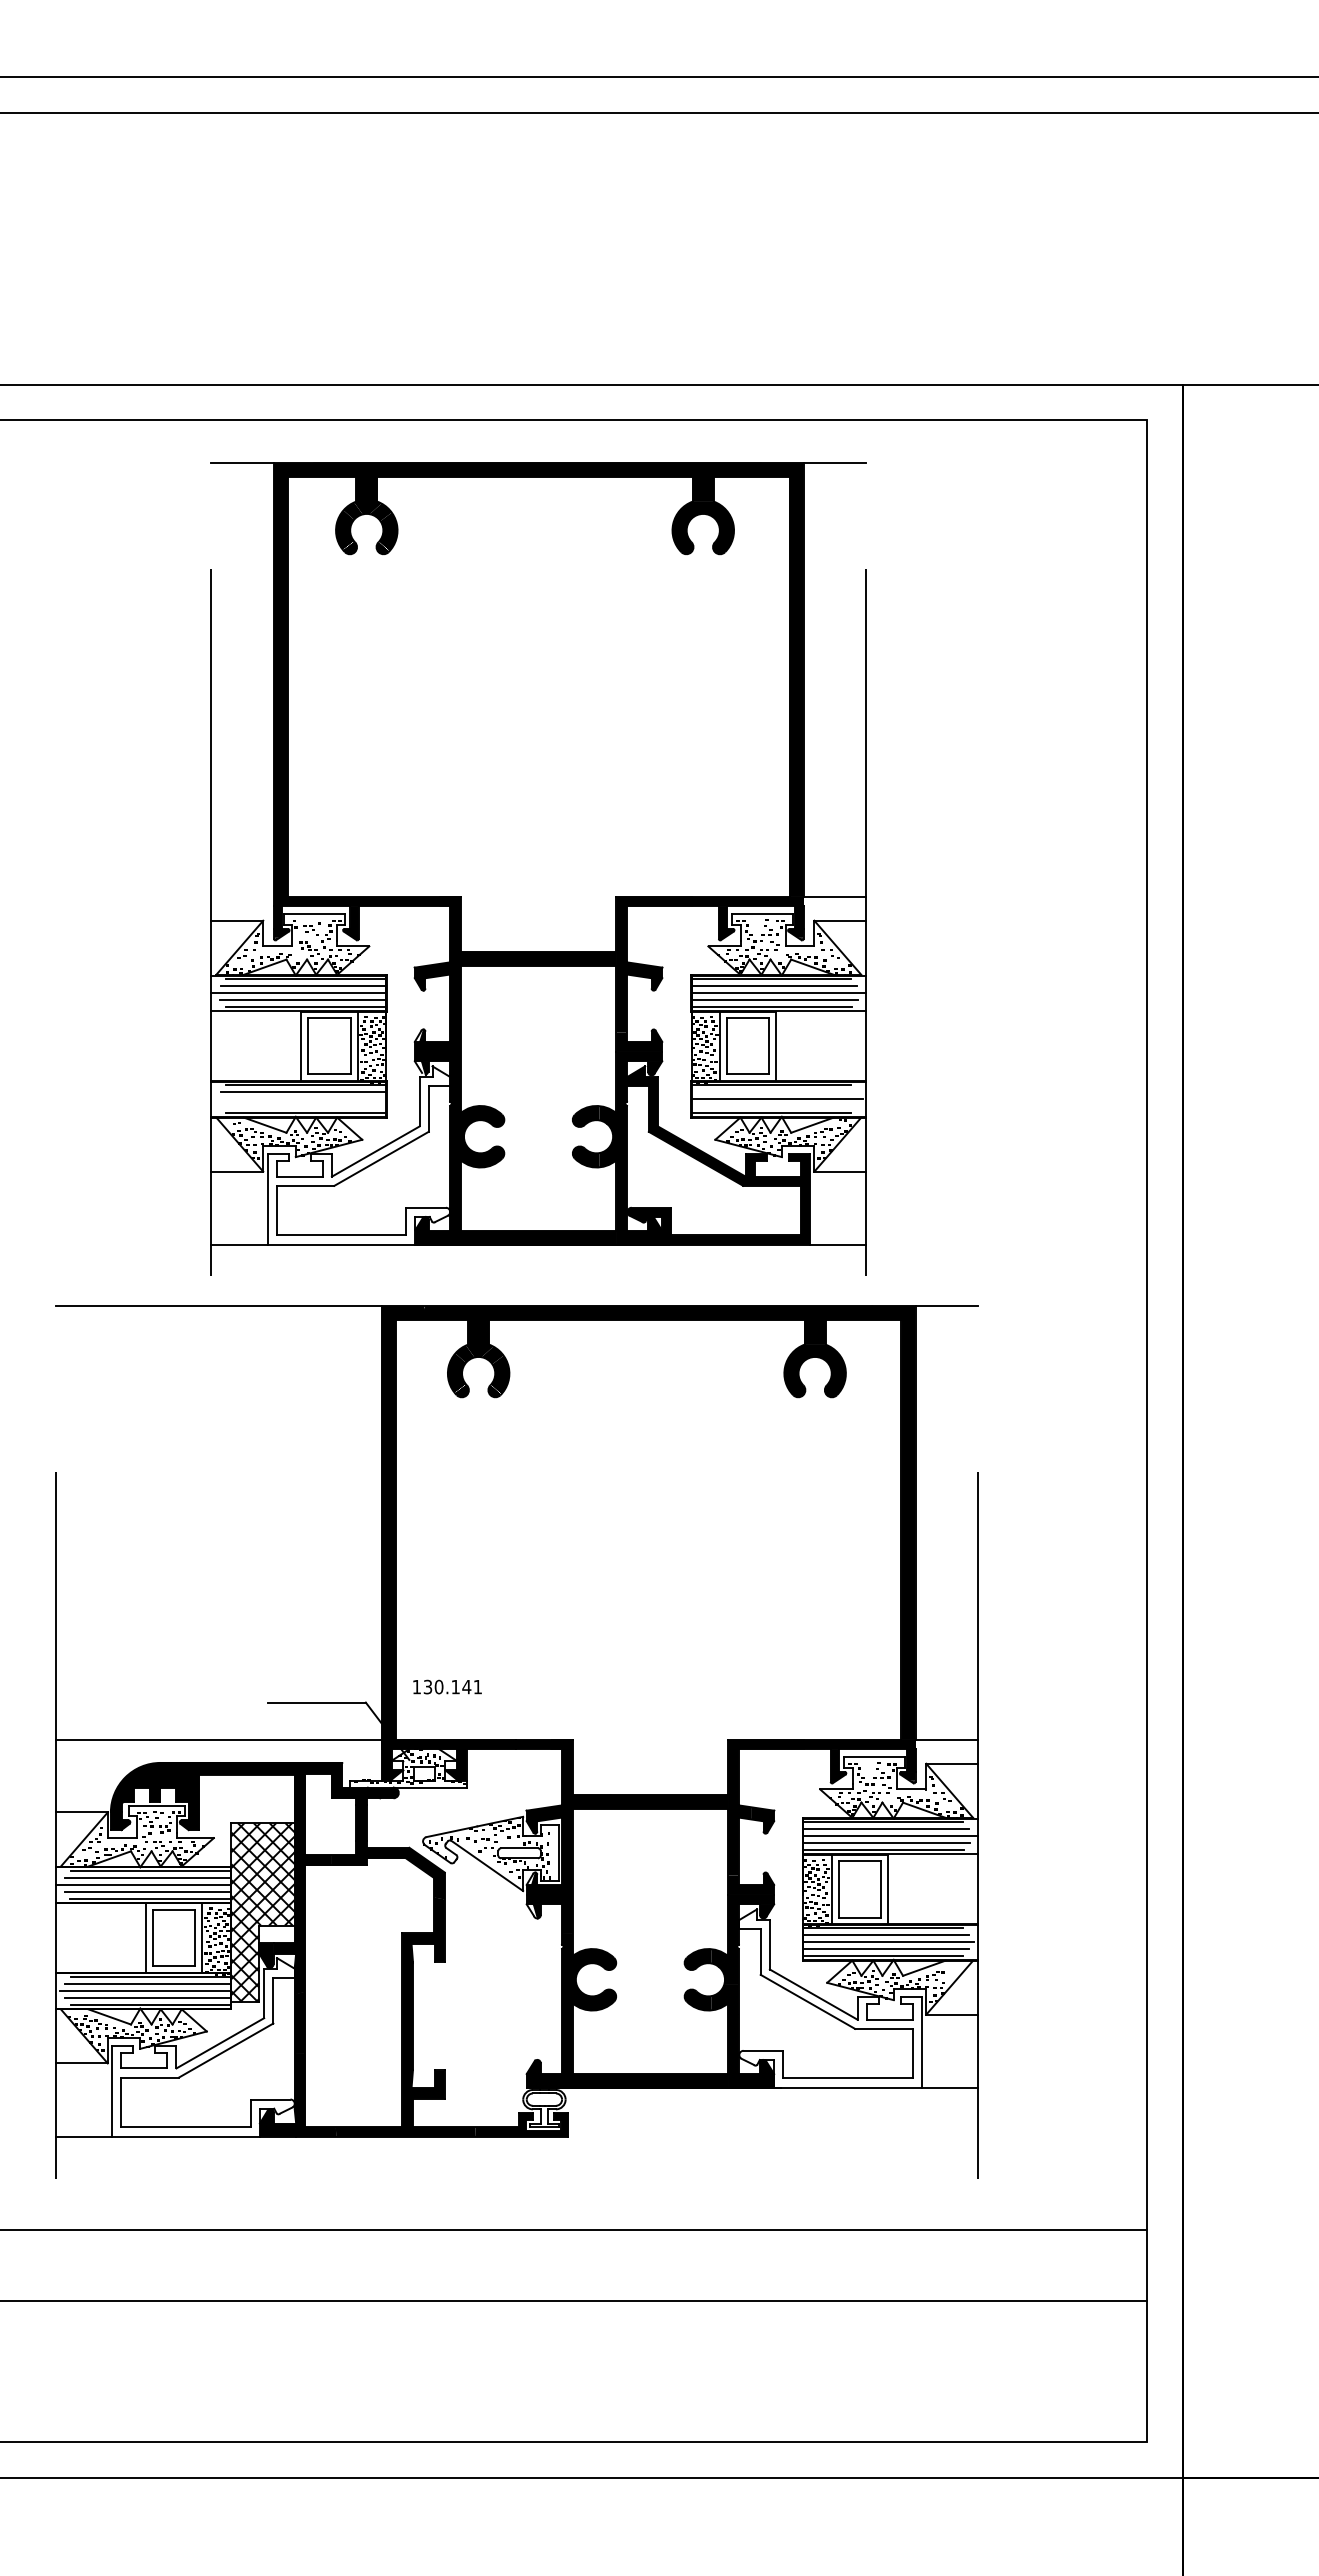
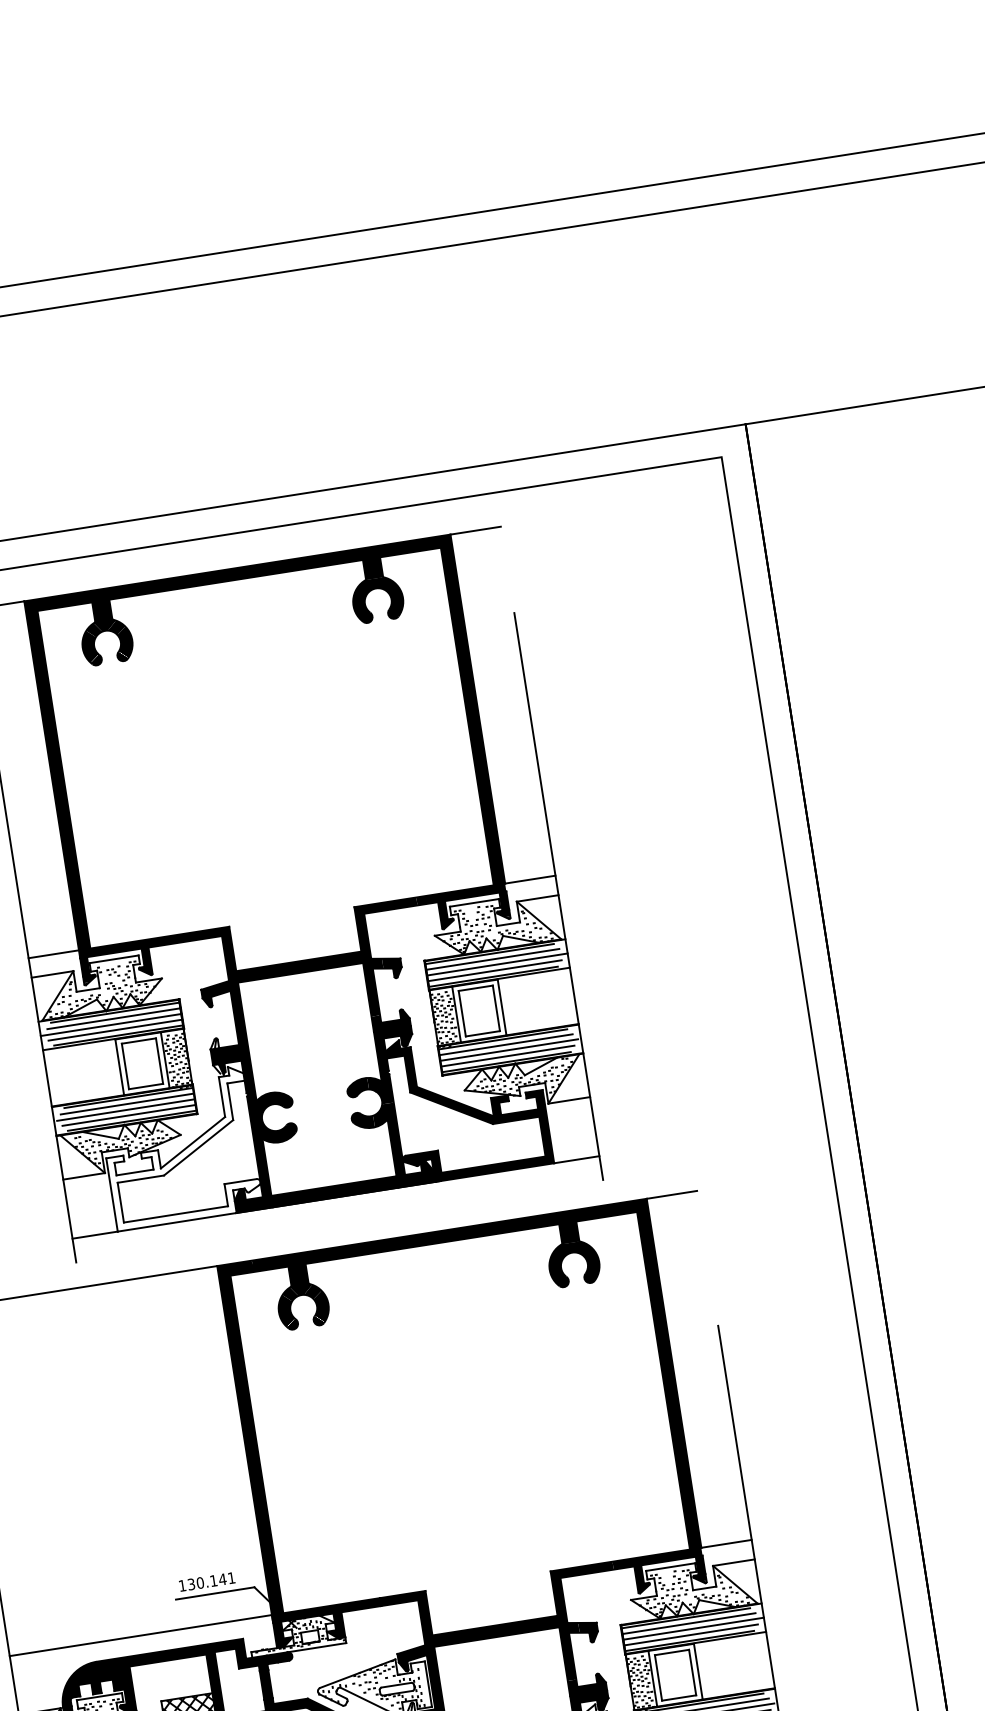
line: (242, 896) -> (53, 954), added
line: (773, 1092) -> (505, 1045), added
line: (300, 1099) -> (125, 1110), added
line: (303, 1106) -> (129, 1115), added
line: (773, 1106) -> (507, 1056), added
text: (447, 1686) -> (207, 1581), moved

